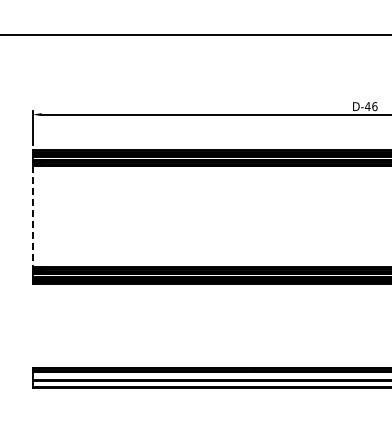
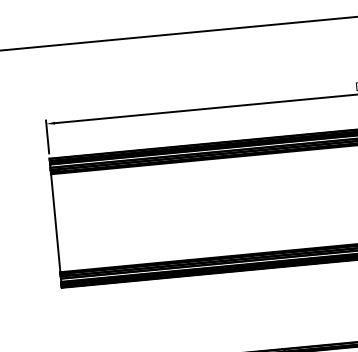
line: (32, 217) -> (55, 223), dashed -> solid

